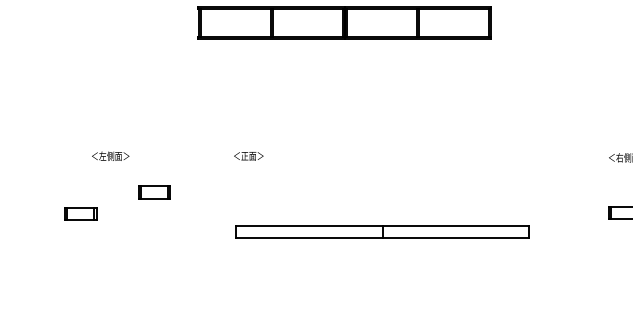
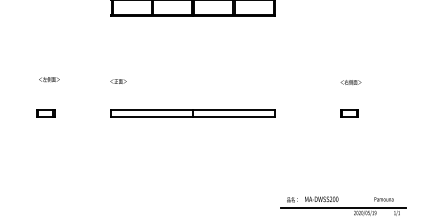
text: (110, 156) -> (49, 79), moved
text: (248, 156) -> (118, 81), moved
part: (153, 191) -> (86, 101), removed
part: (381, 231) -> (192, 113), moved

